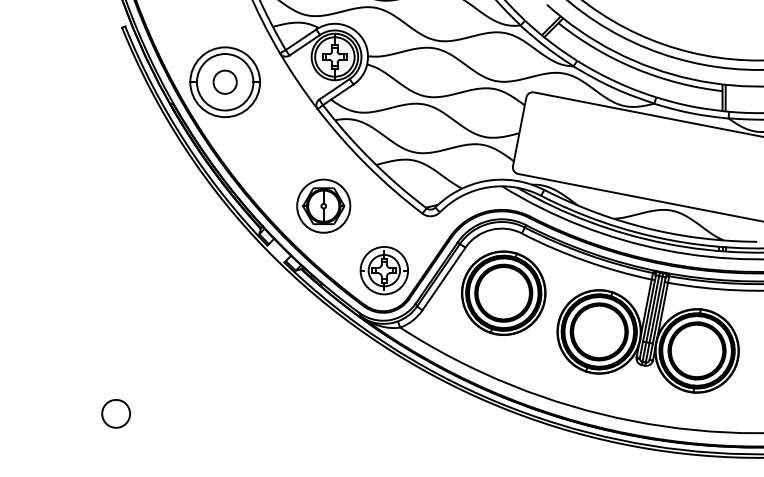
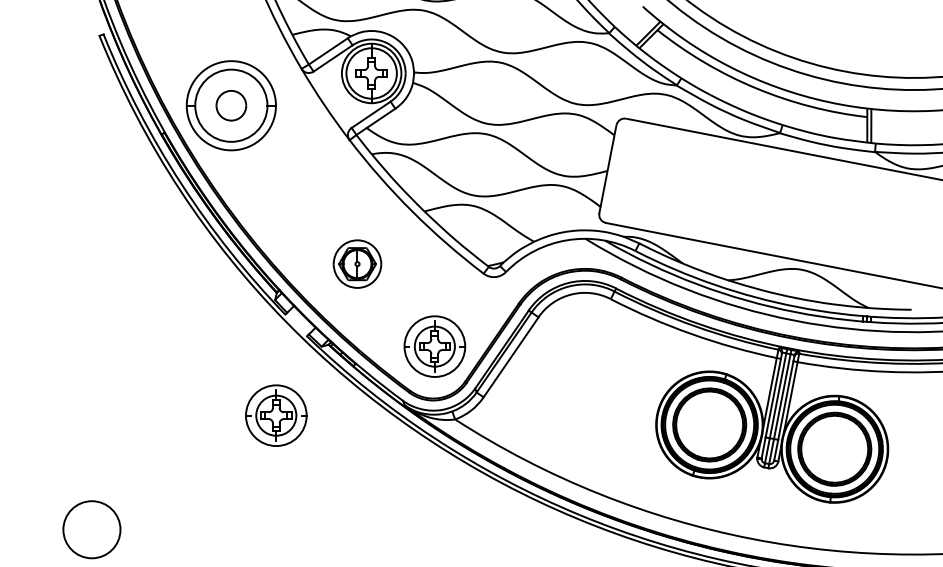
part: (323, 205) -> (357, 263), size x0.7
part: (503, 292) -> (587, 374), removed
part: (259, 324) -> (275, 415), added
circle: (116, 413) -> (92, 529), size x1.6

